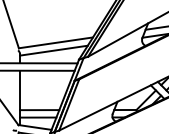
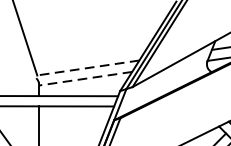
line: (55, 42) -> (87, 67), solid -> dashed
line: (53, 50) -> (84, 78), solid -> dashed

